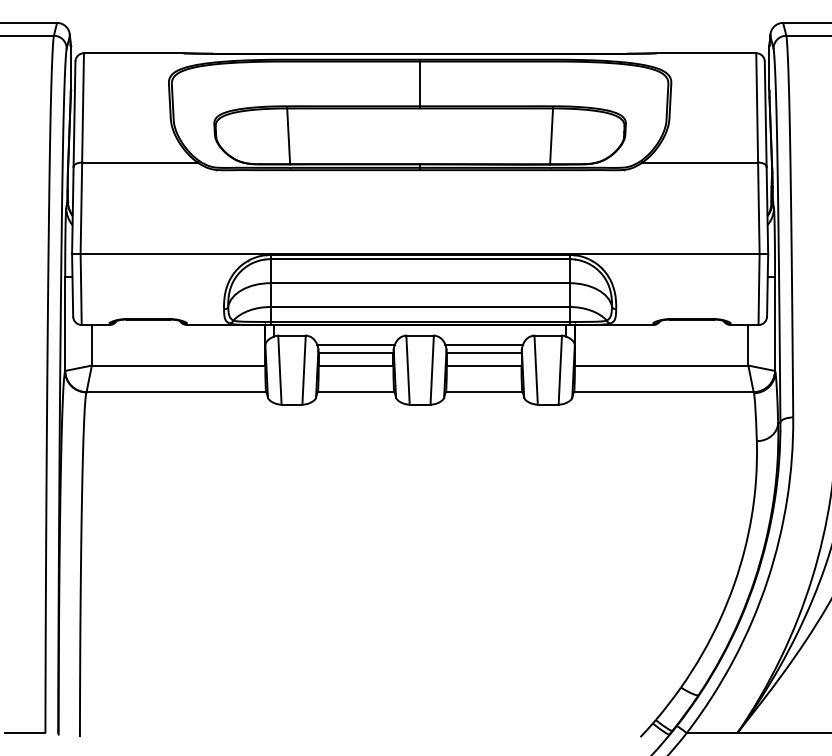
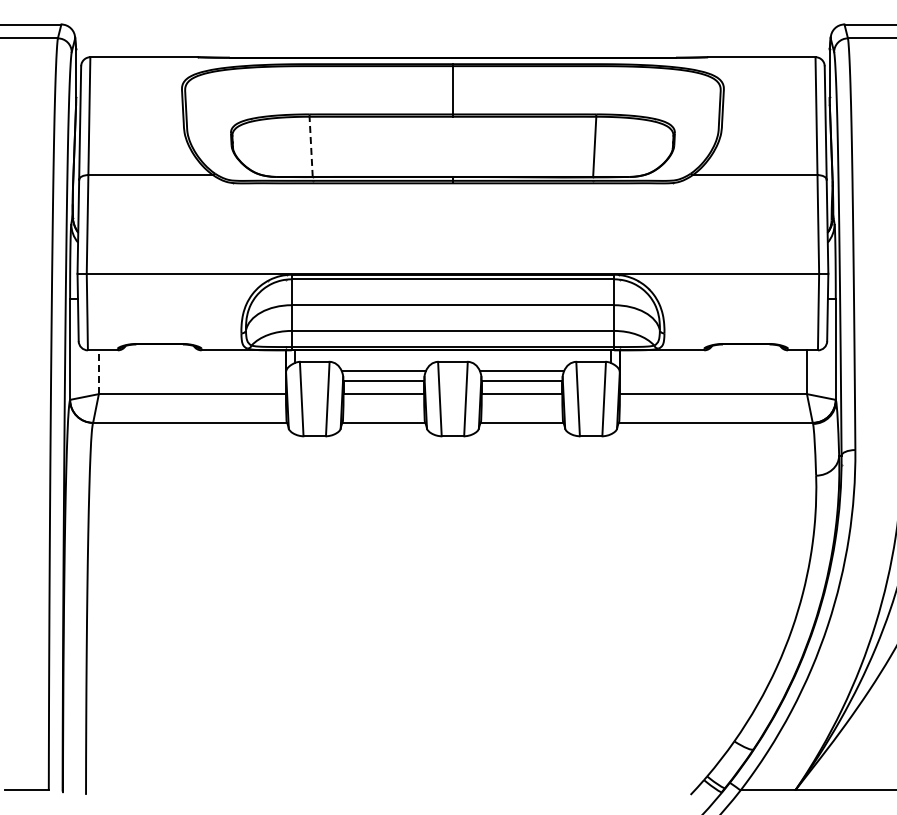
line: (288, 136) -> (311, 146), solid -> dashed
line: (91, 345) -> (98, 372), solid -> dashed

